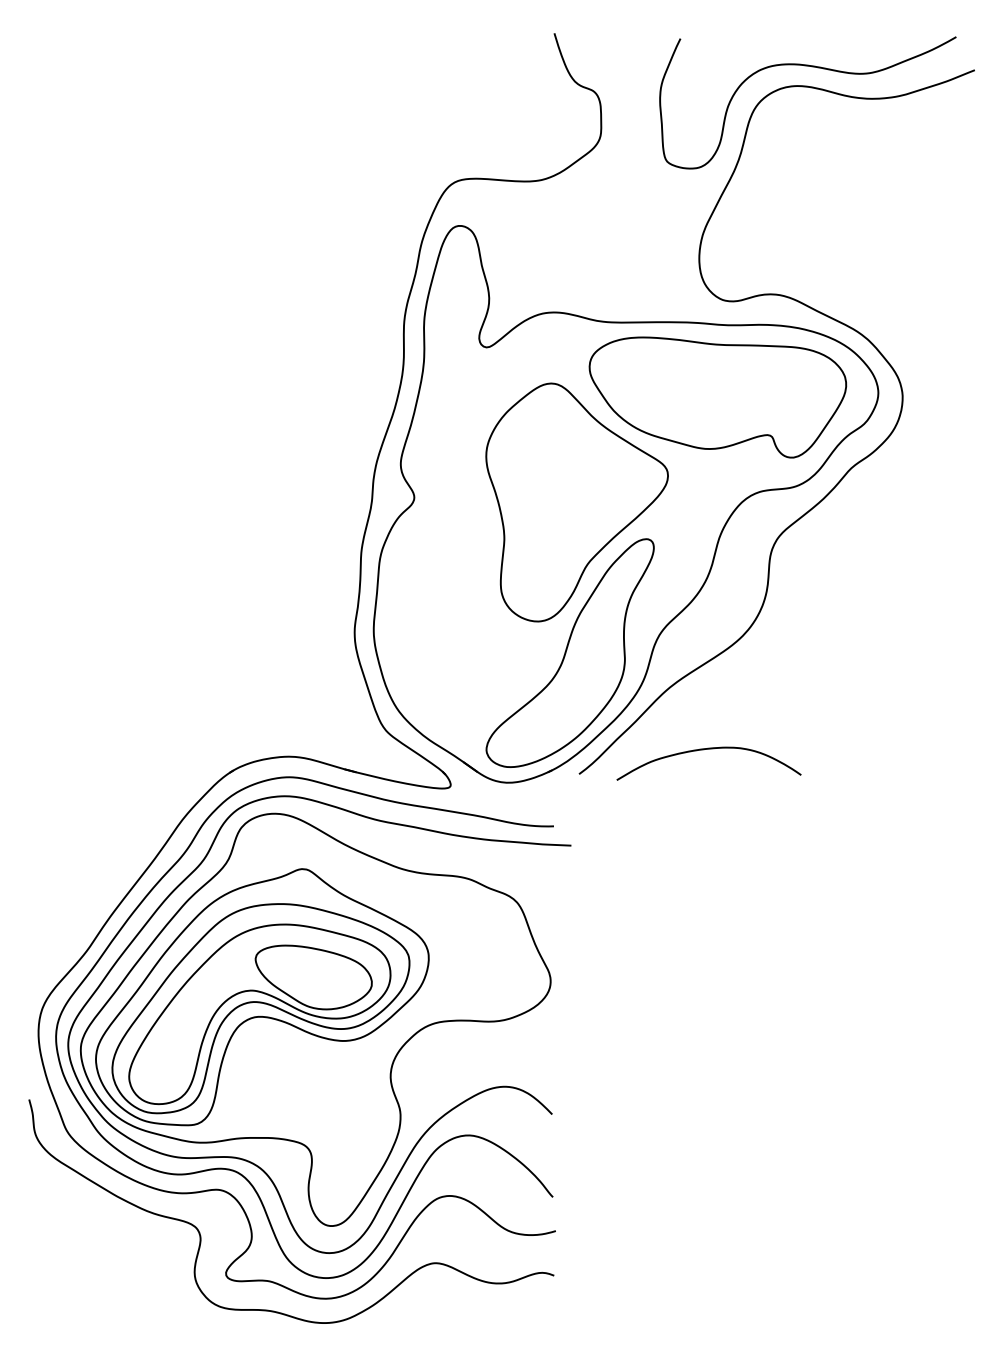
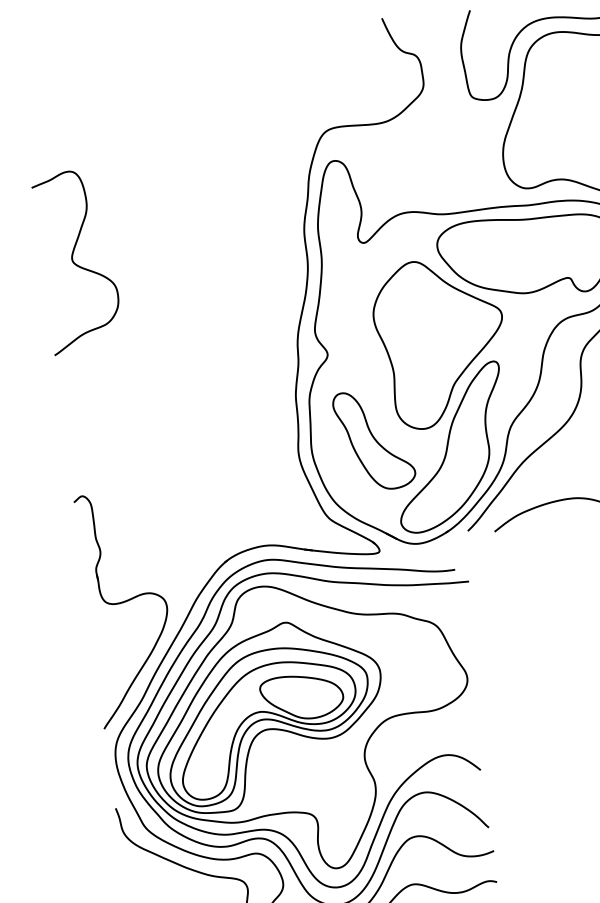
curve: (75, 322) -> (75, 263), added
part: (463, 627) -> (373, 439), added
part: (80, 810) -> (124, 602), added

